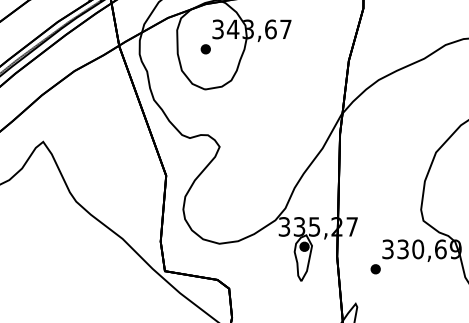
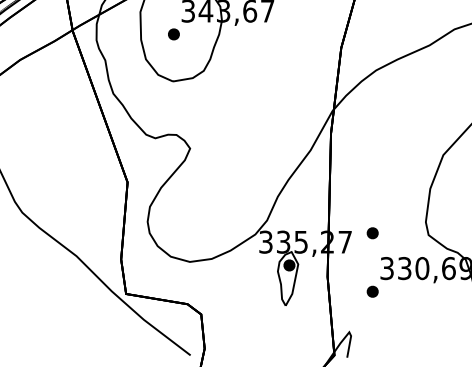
part: (375, 219) -> (372, 233), added

